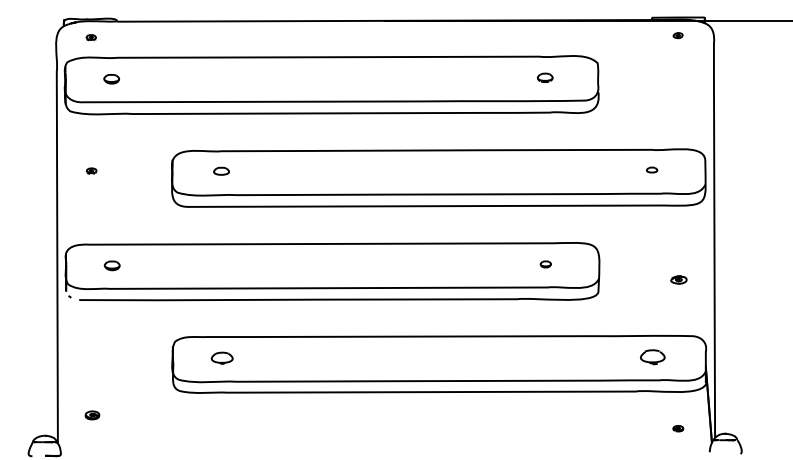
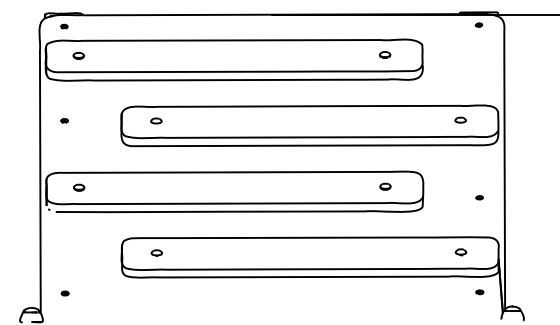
part: (651, 169) -> (460, 119), size x1.43
part: (545, 264) -> (385, 186), size x1.43
part: (678, 279) -> (479, 197), size x0.62
part: (652, 356) -> (460, 251), size x0.62
part: (221, 357) -> (156, 252), size x0.71
part: (92, 415) -> (65, 293), size x0.71
part: (678, 428) -> (479, 292), moved

